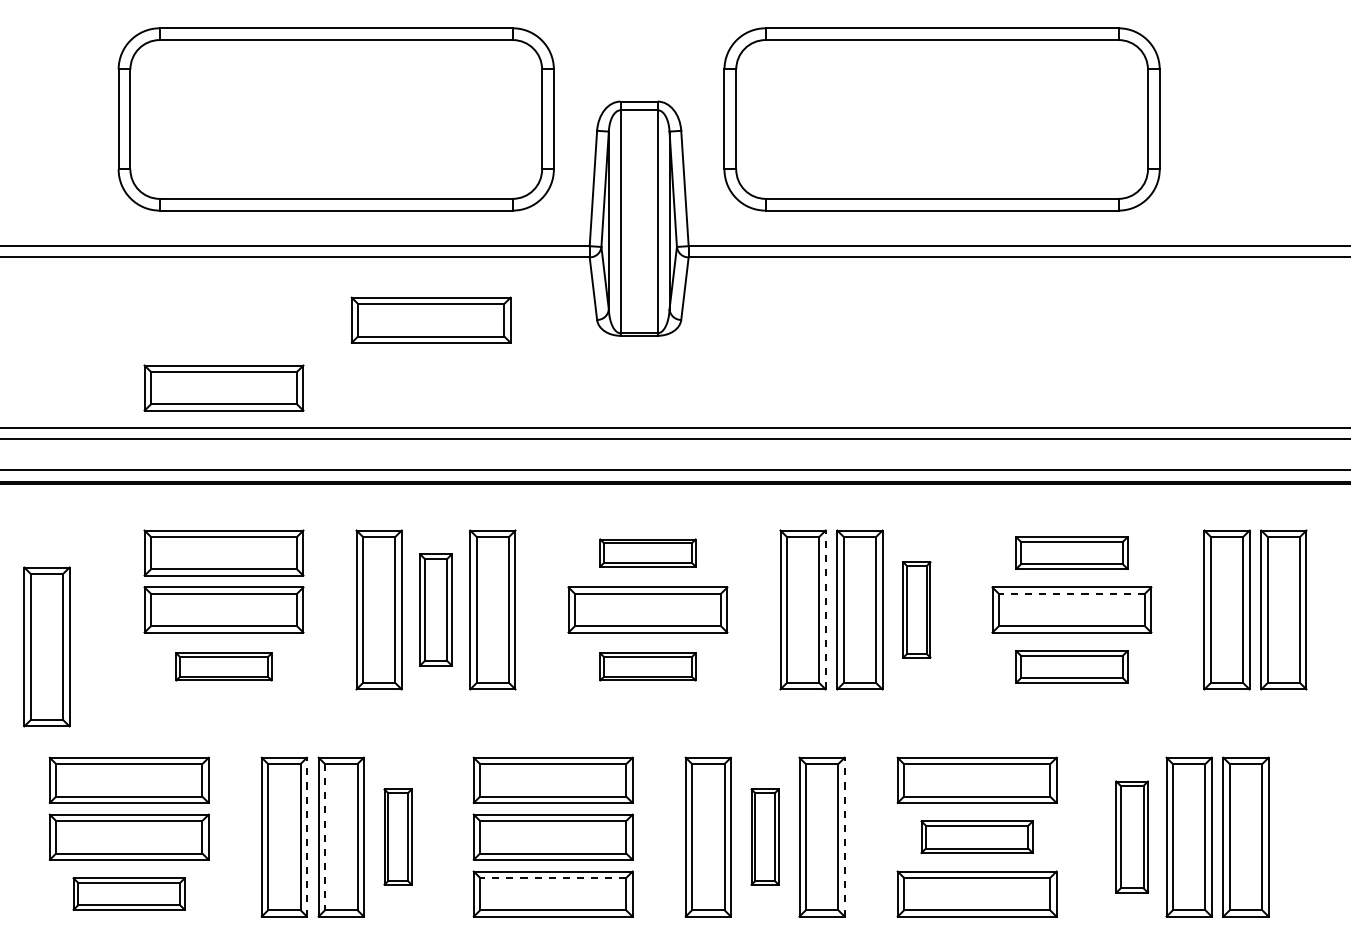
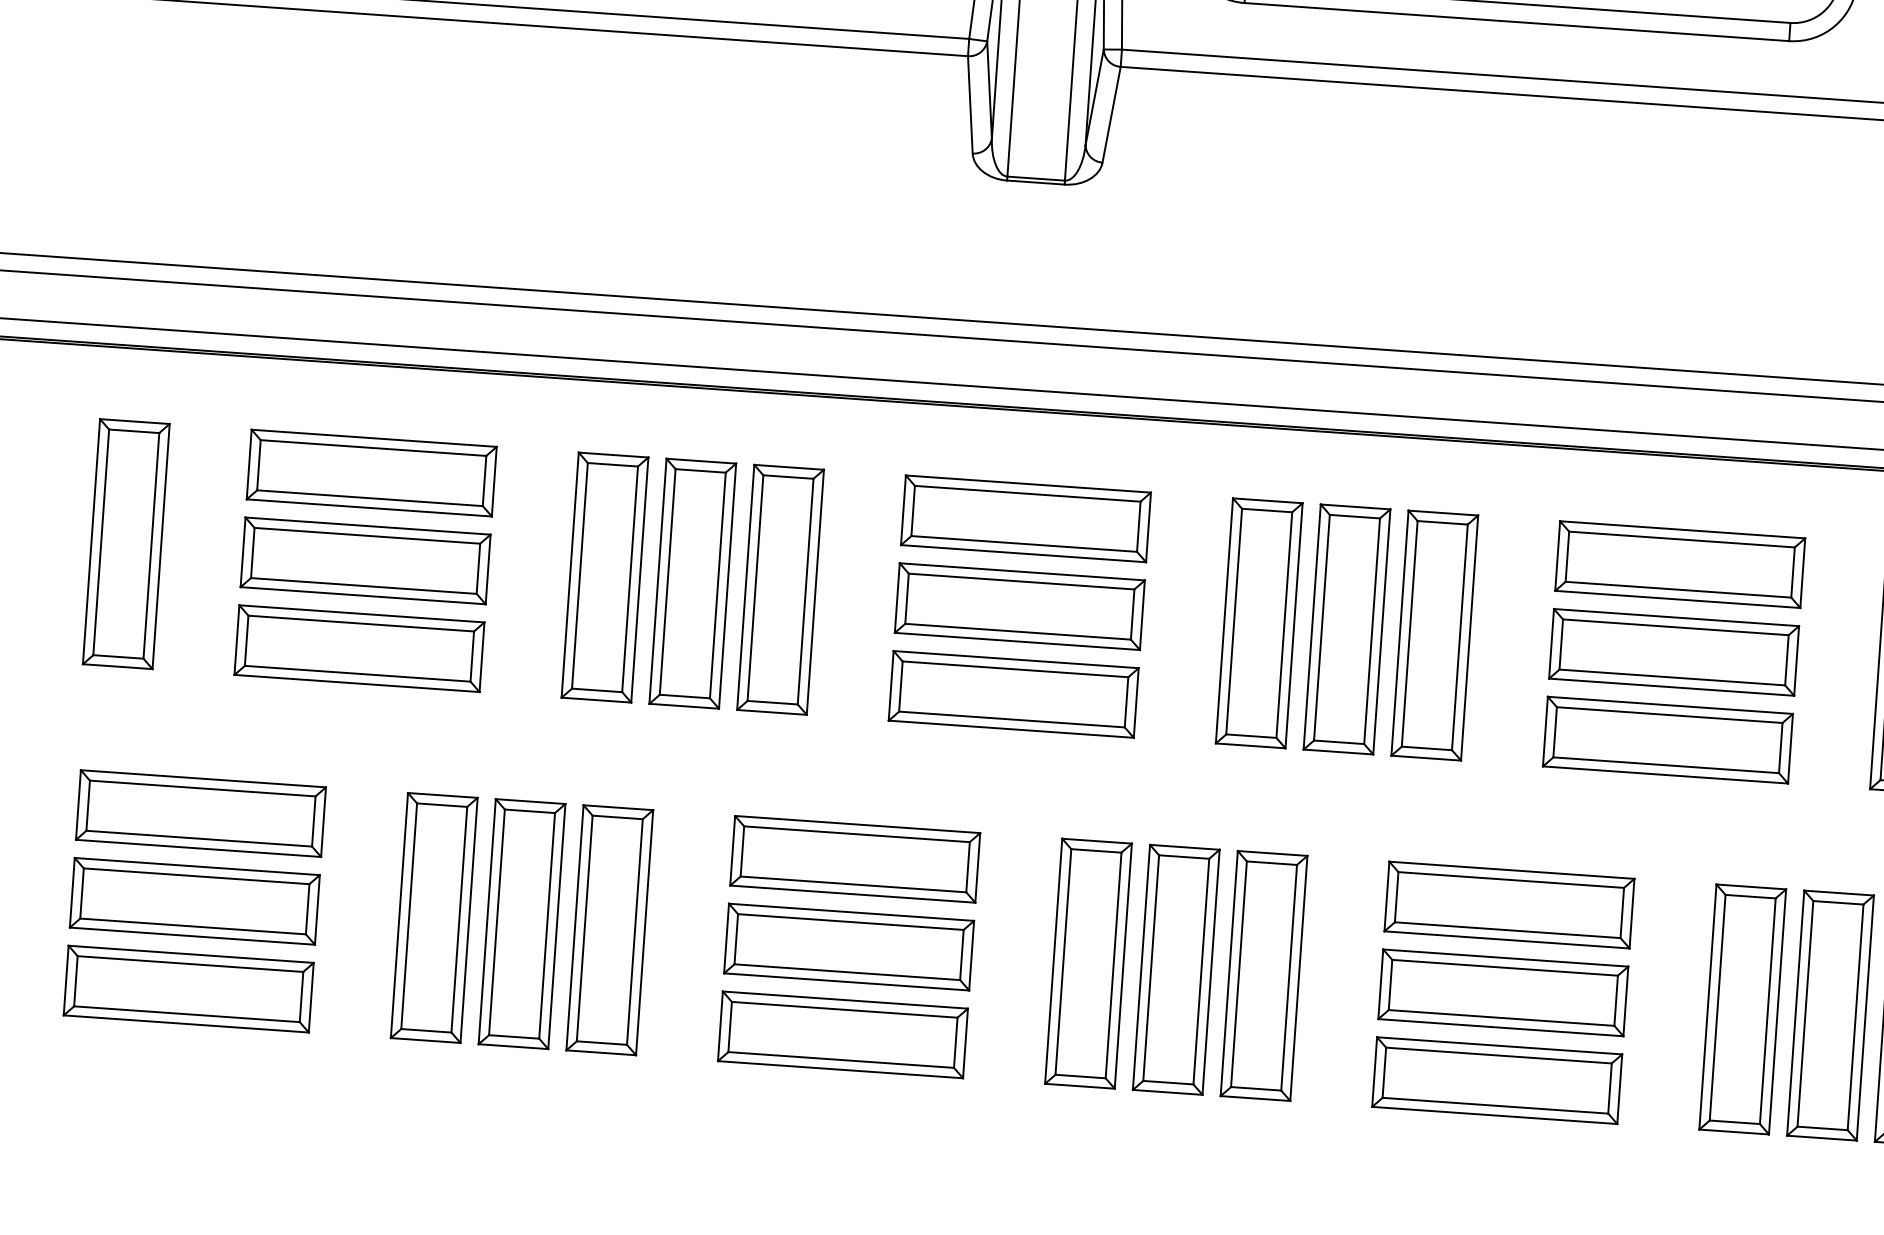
part: (430, 319) -> (715, 134), removed
part: (223, 387) -> (388, 217), removed
part: (647, 552) -> (1025, 517), size x1.67
part: (1071, 552) -> (1679, 563), size x1.43
line: (1071, 593) -> (1675, 626), dashed -> solid
part: (435, 609) -> (692, 582), size x1.43
line: (825, 609) -> (1293, 625), dashed -> solid
part: (916, 609) -> (1434, 634), size x1.67
part: (46, 646) -> (125, 543), moved
part: (223, 666) -> (358, 648), size x1.67
part: (647, 666) -> (1013, 693), size x1.67
part: (1071, 666) -> (1667, 739), size x1.43
line: (306, 836) -> (468, 919), dashed -> solid
part: (397, 836) -> (608, 929), size x1.67
part: (764, 836) -> (1175, 968), size x1.67
line: (844, 836) -> (1298, 977), dashed -> solid
part: (976, 836) -> (1502, 991), size x1.43
part: (1131, 836) -> (1741, 1008), size x1.43
line: (325, 837) -> (497, 922), dashed -> solid
line: (552, 877) -> (843, 1009), dashed -> solid
part: (128, 893) -> (187, 988), size x1.43

